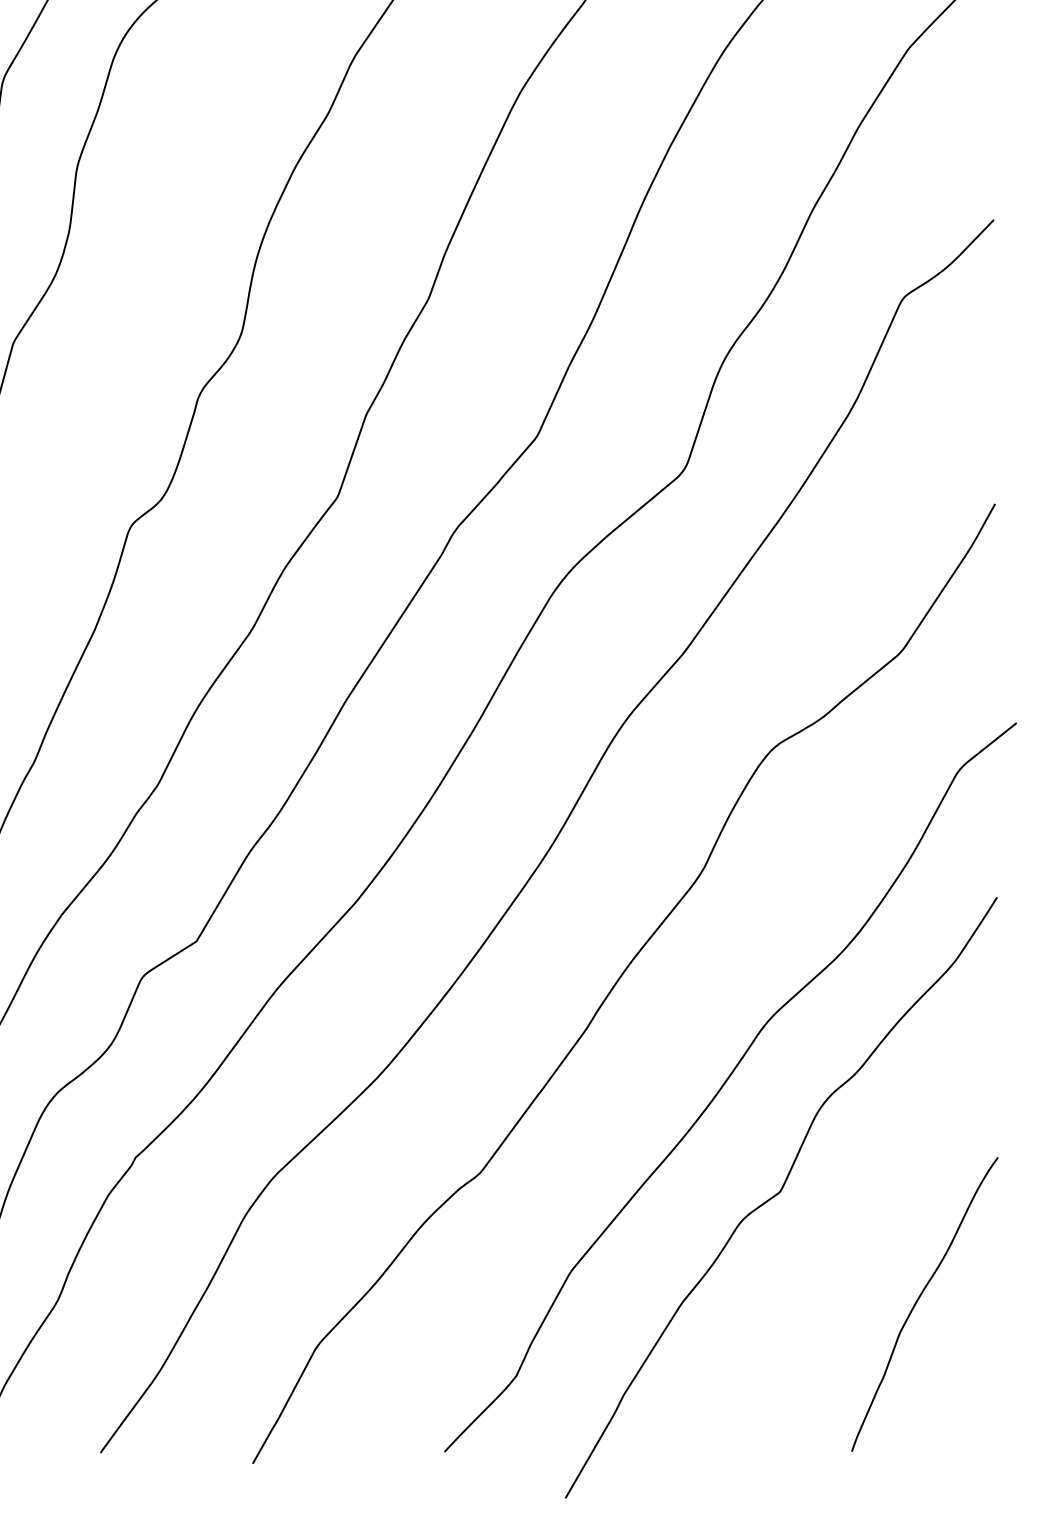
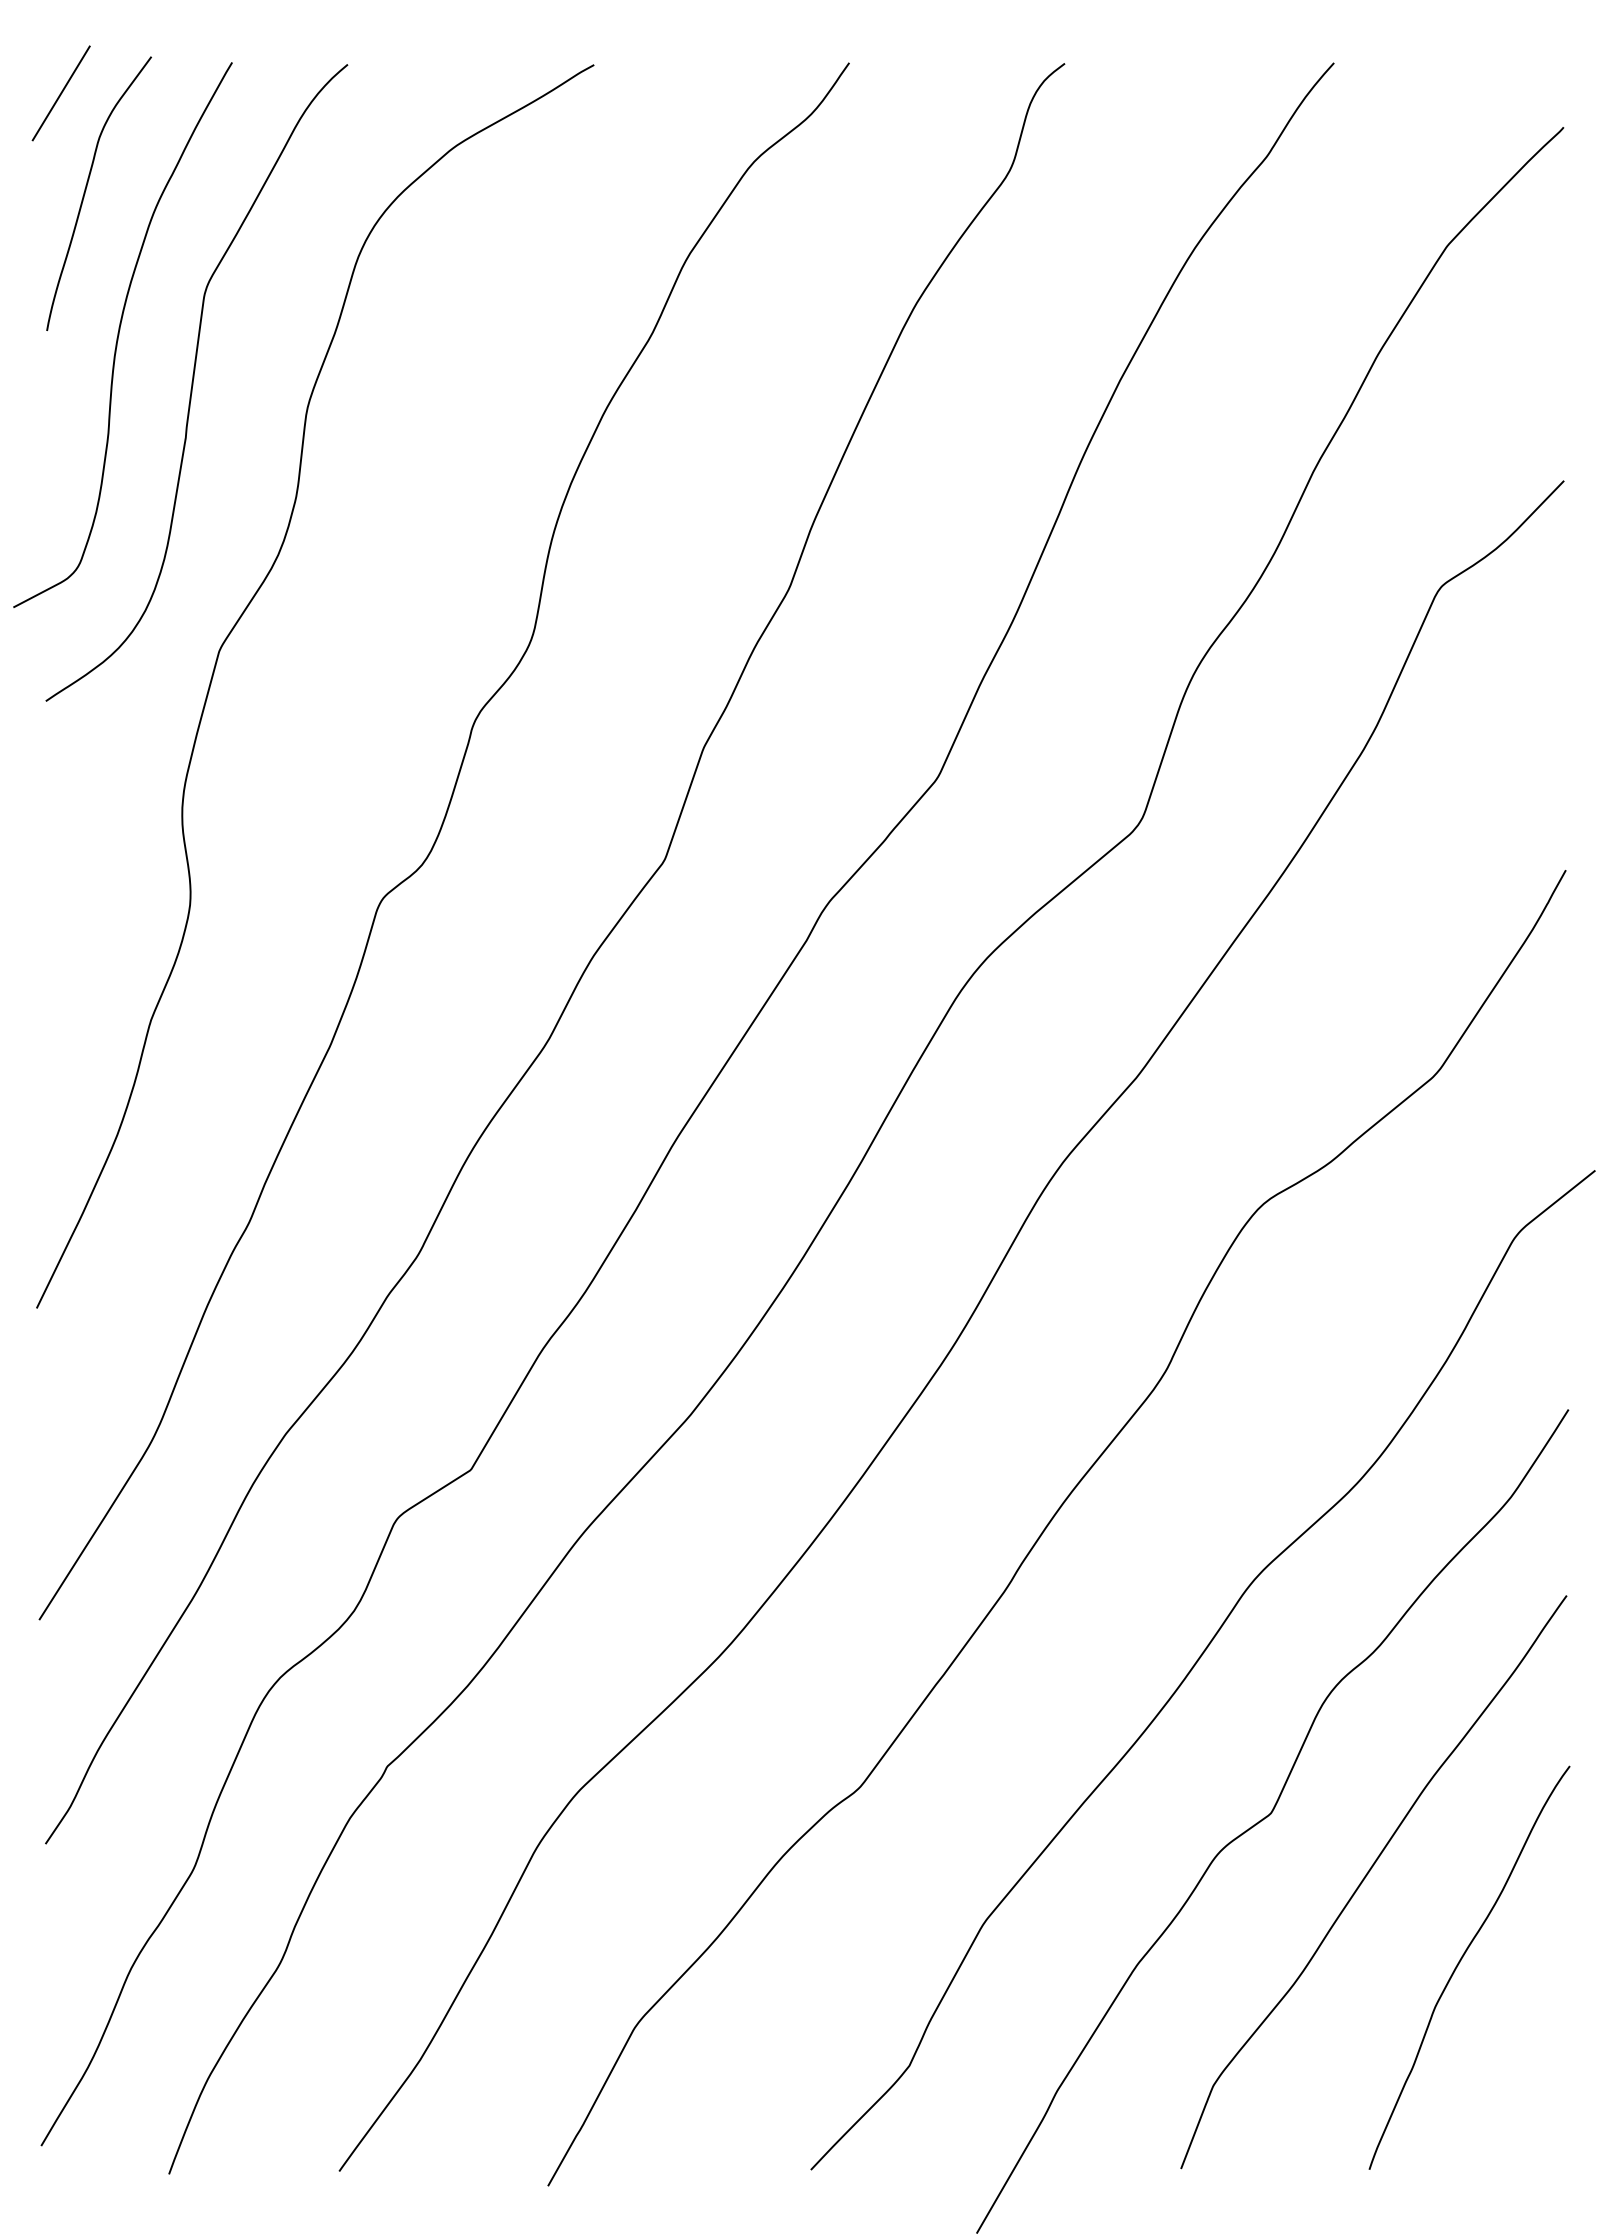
curve: (849, 1238) -> (1366, 1877), added

